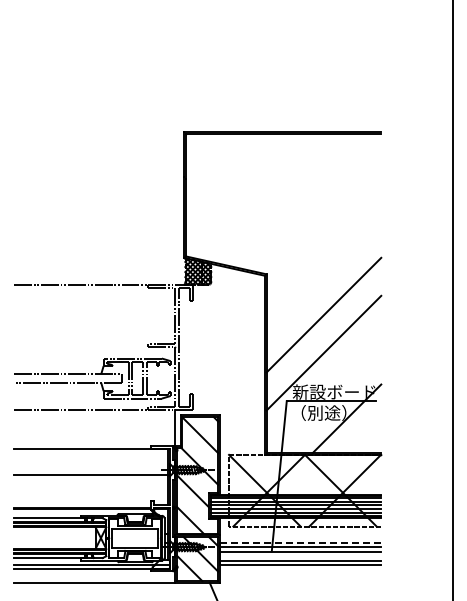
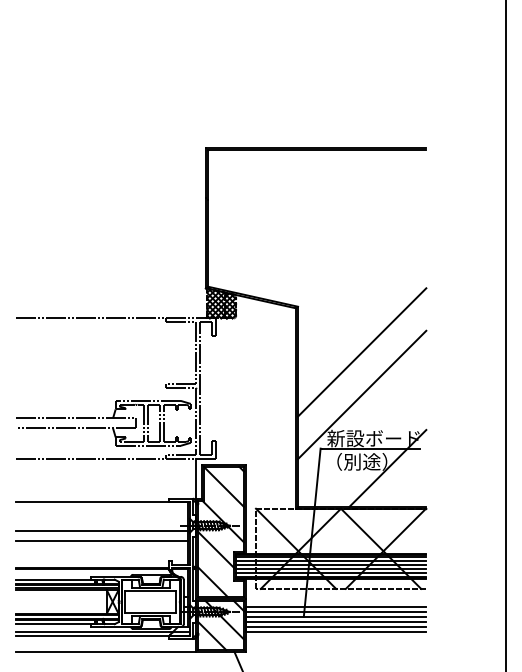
line: (91, 483) -> (102, 540), added
line: (300, 542) -> (335, 606), dashed -> solid
line: (300, 556) -> (335, 622), added

